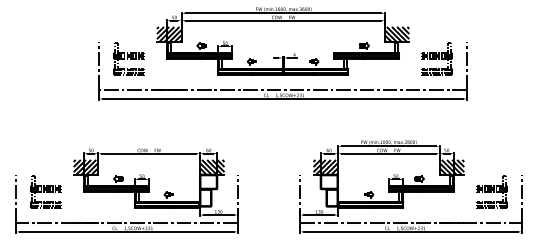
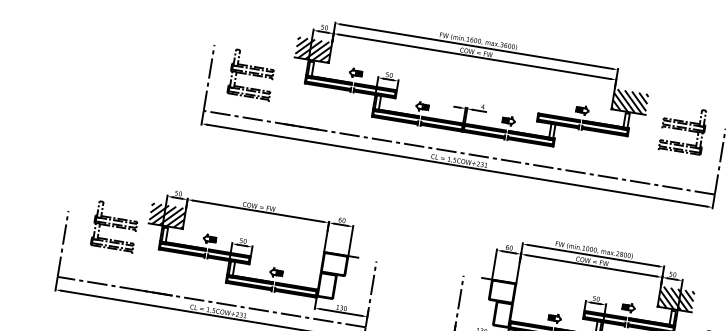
part: (436, 58) -> (682, 129), moved
hatch: (211, 166) -> (342, 243), removed
hatch: (325, 166) -> (500, 269), removed
part: (45, 191) -> (115, 226), moved

